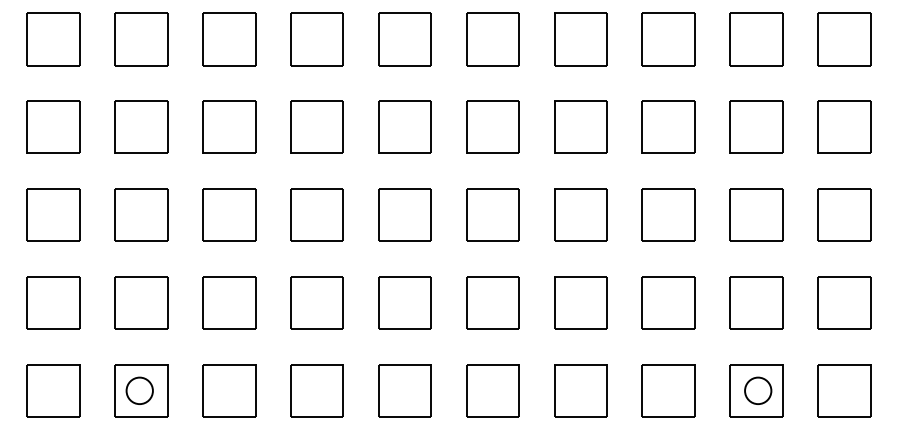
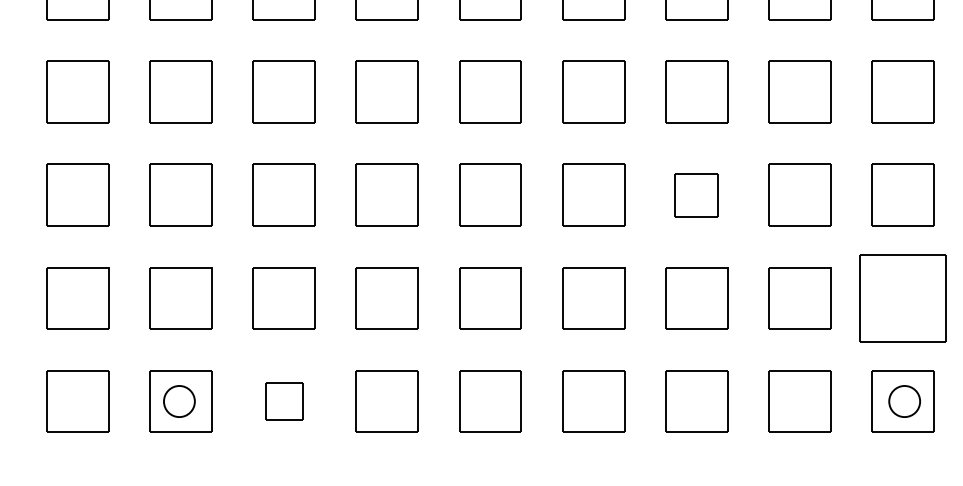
part: (580, 214) -> (696, 194), size x0.7
part: (756, 302) -> (902, 297), size x1.4
part: (229, 390) -> (284, 401), size x0.6

